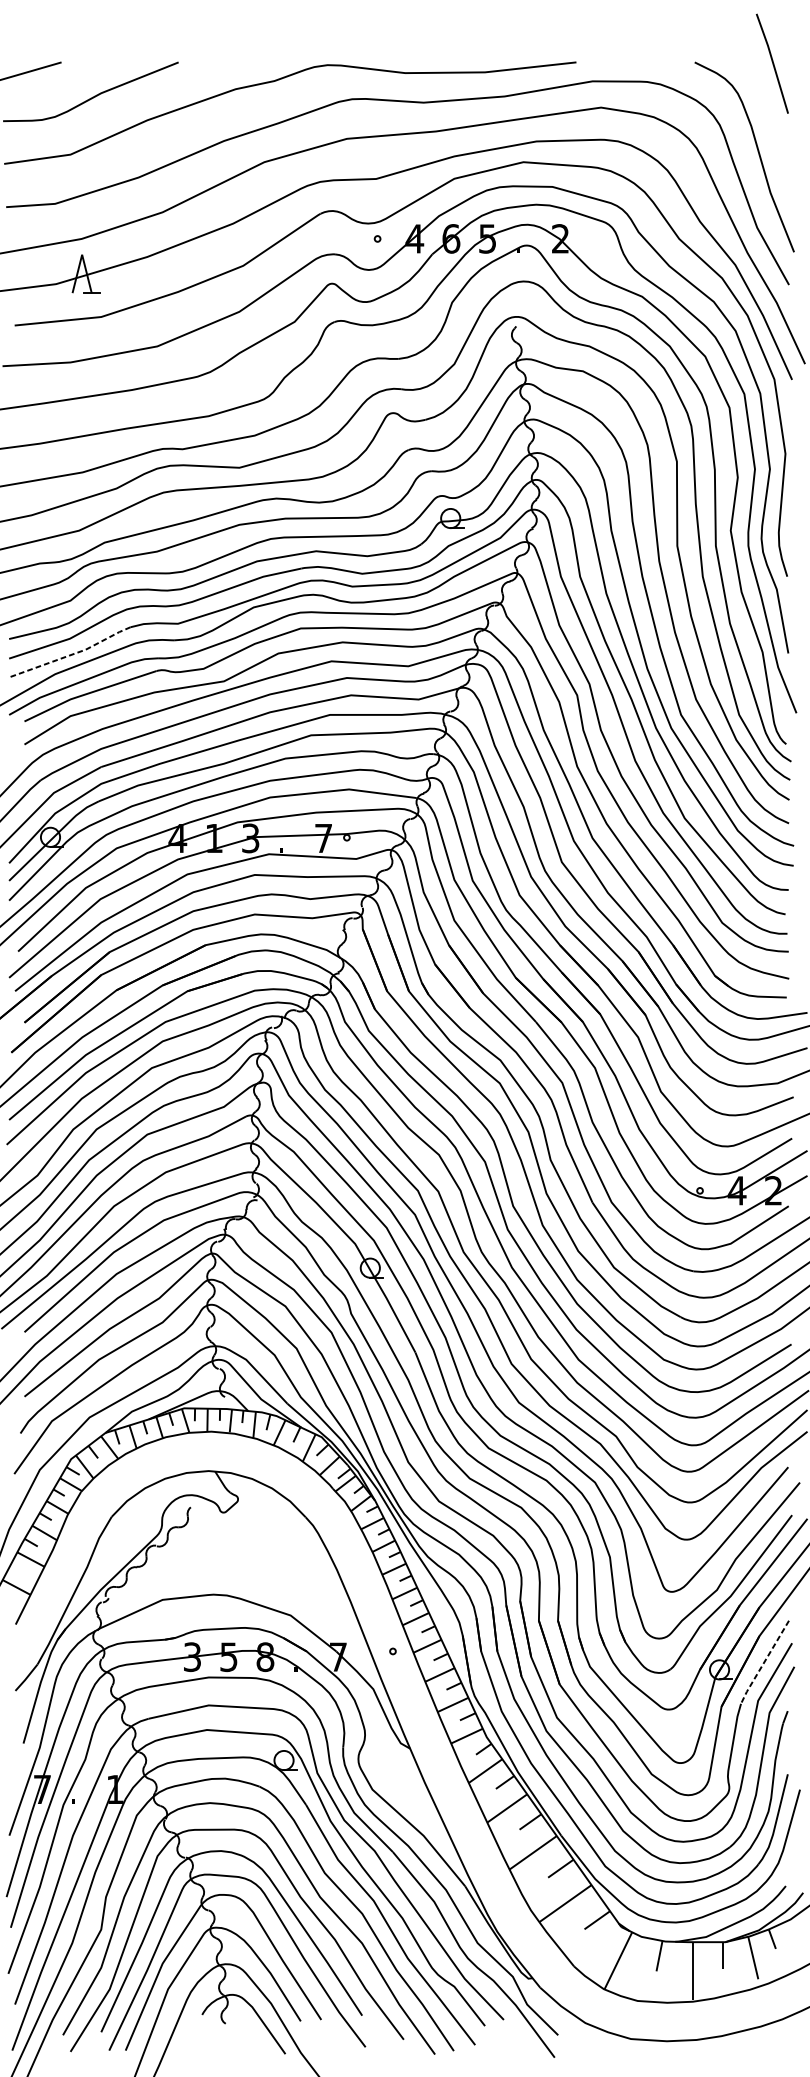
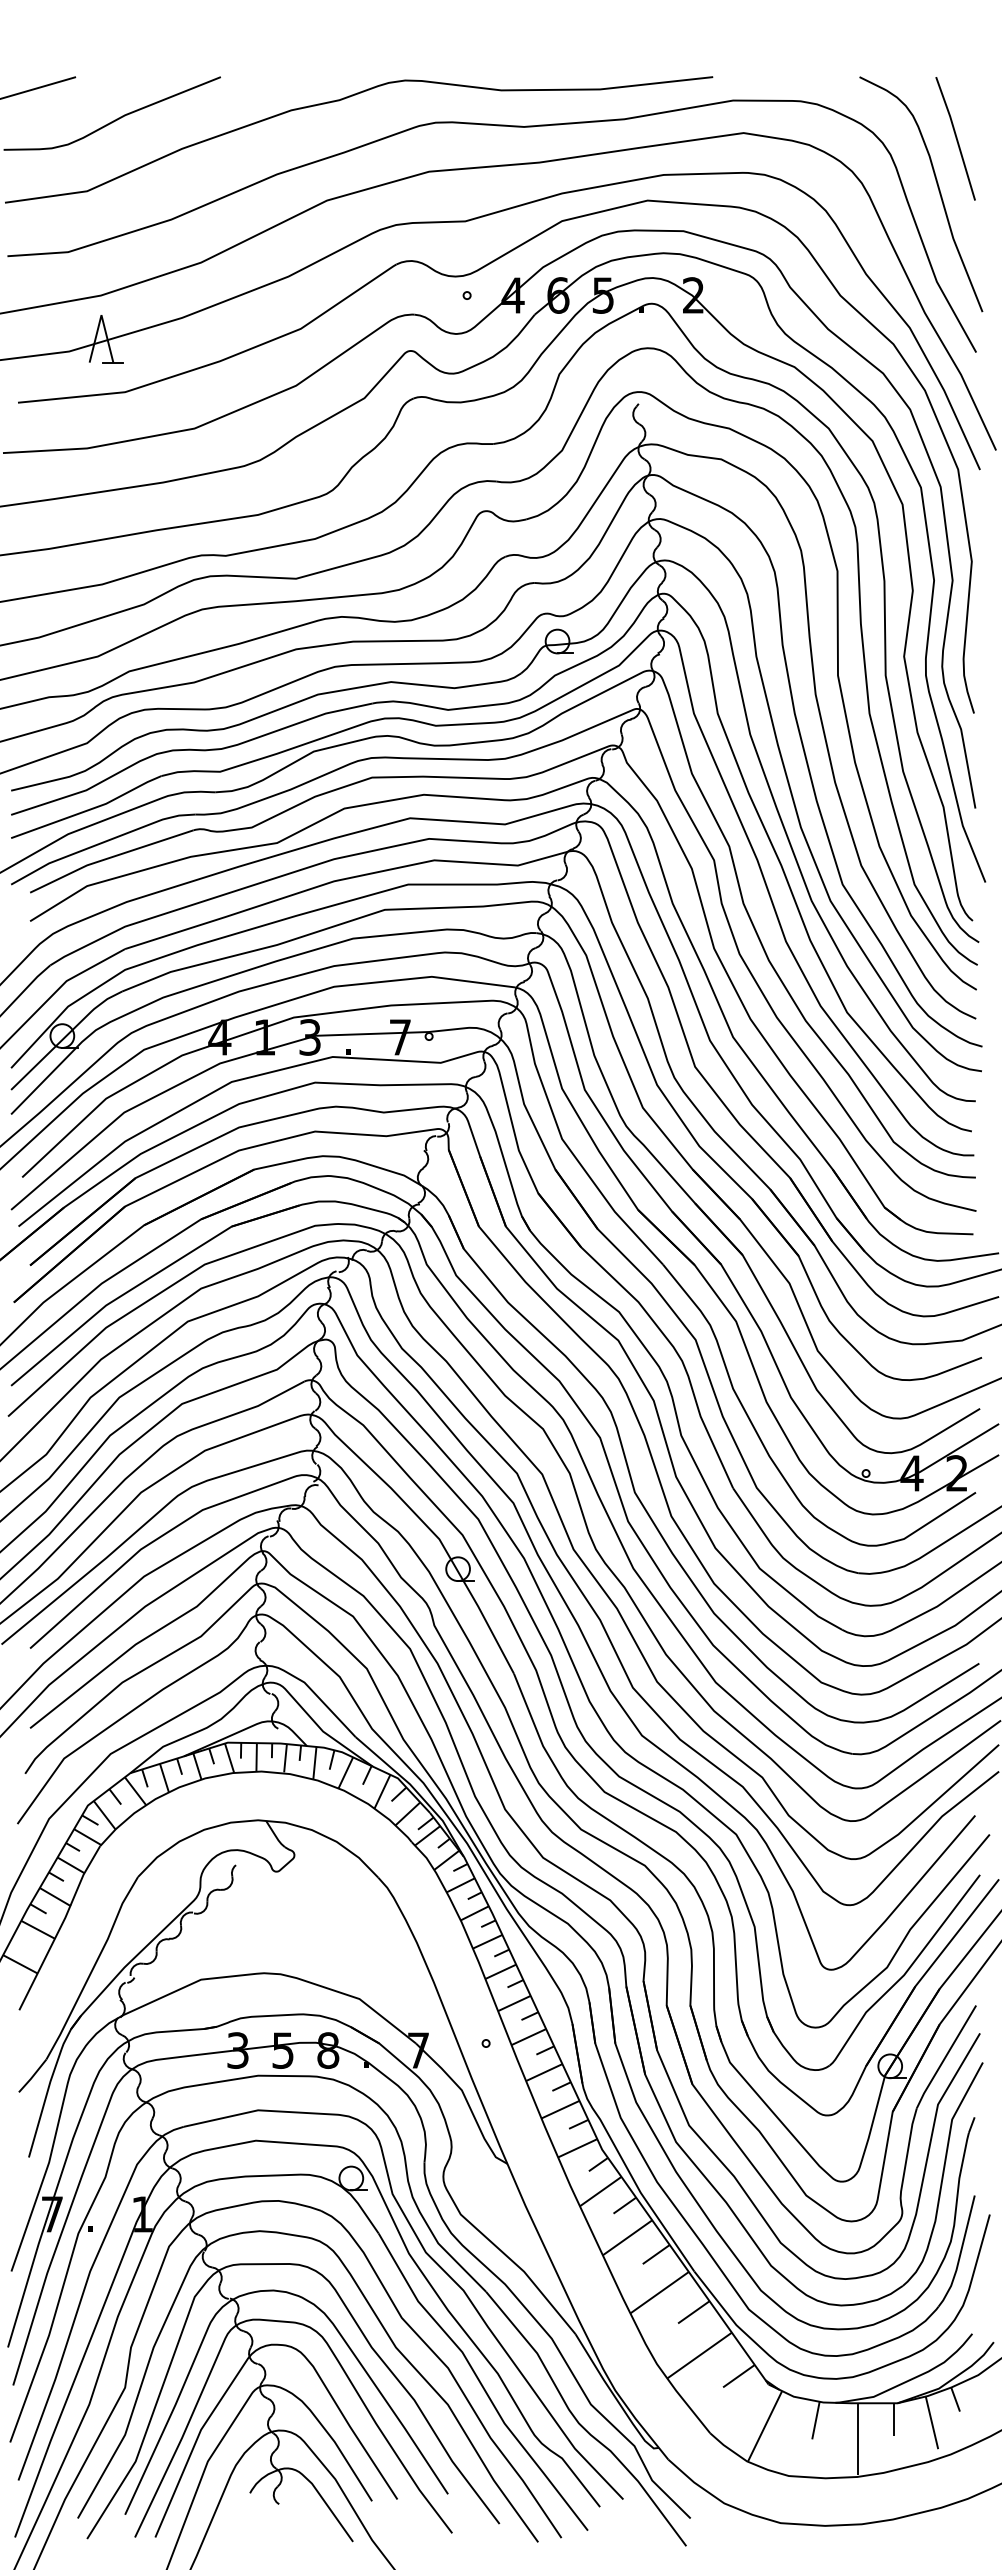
line: (772, 63) -> (955, 138), moved
line: (71, 655) -> (88, 810), dashed -> solid
line: (764, 1662) -> (945, 2057), dashed -> solid

